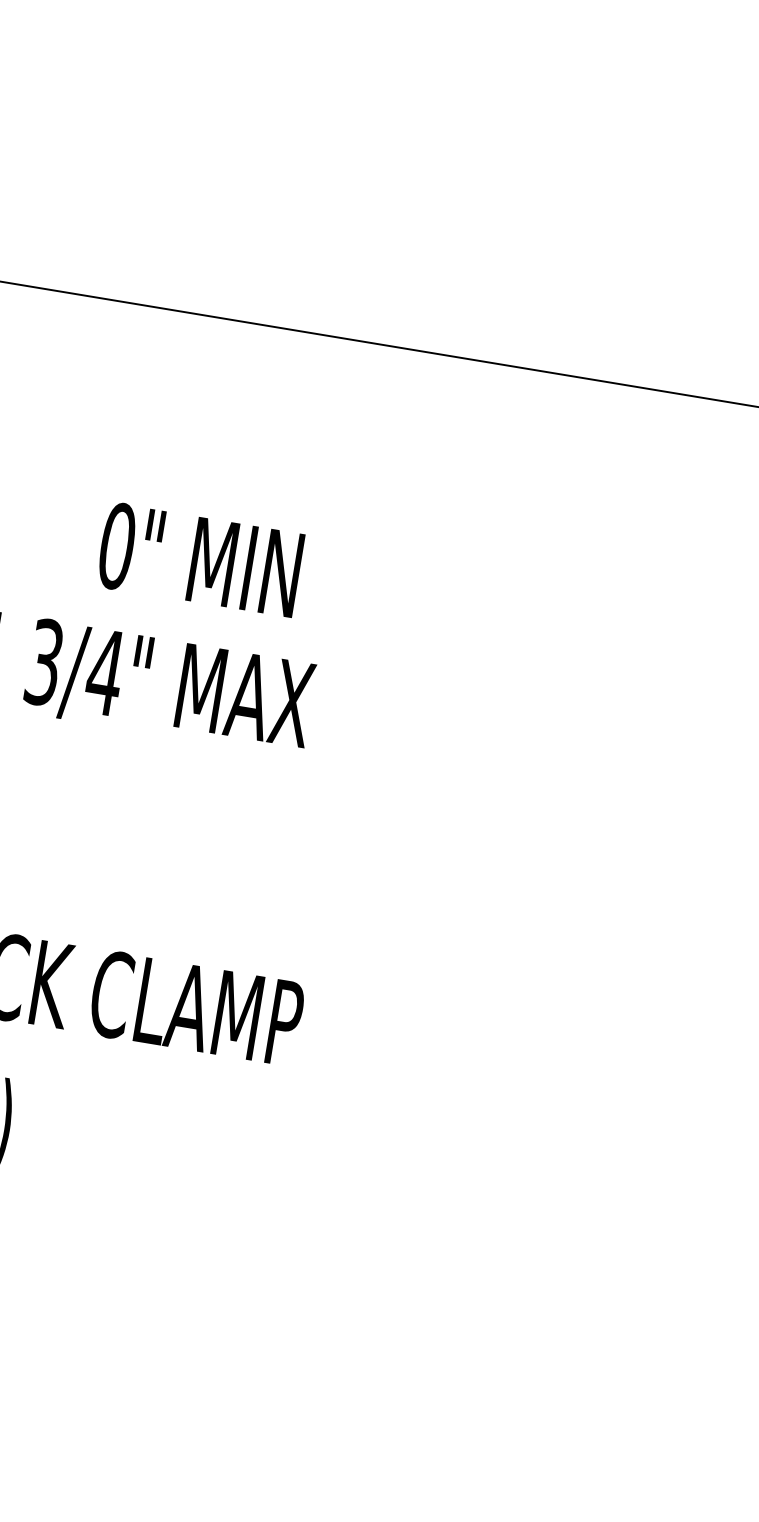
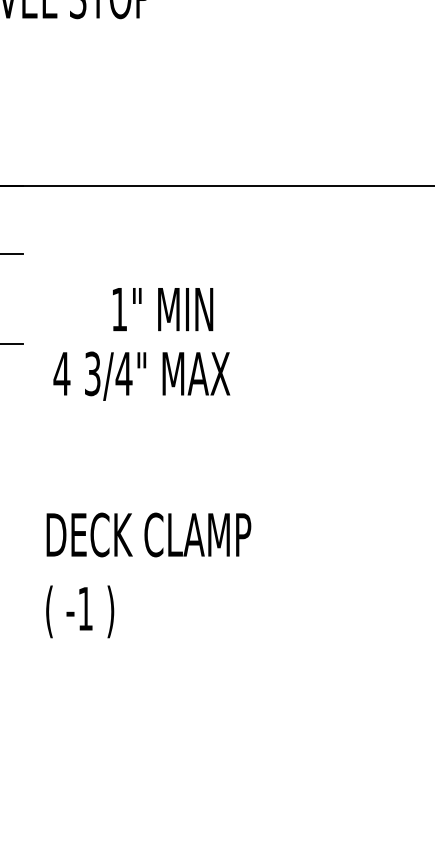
text: (117, 546) -> (119, 309), 0" -> 1"

